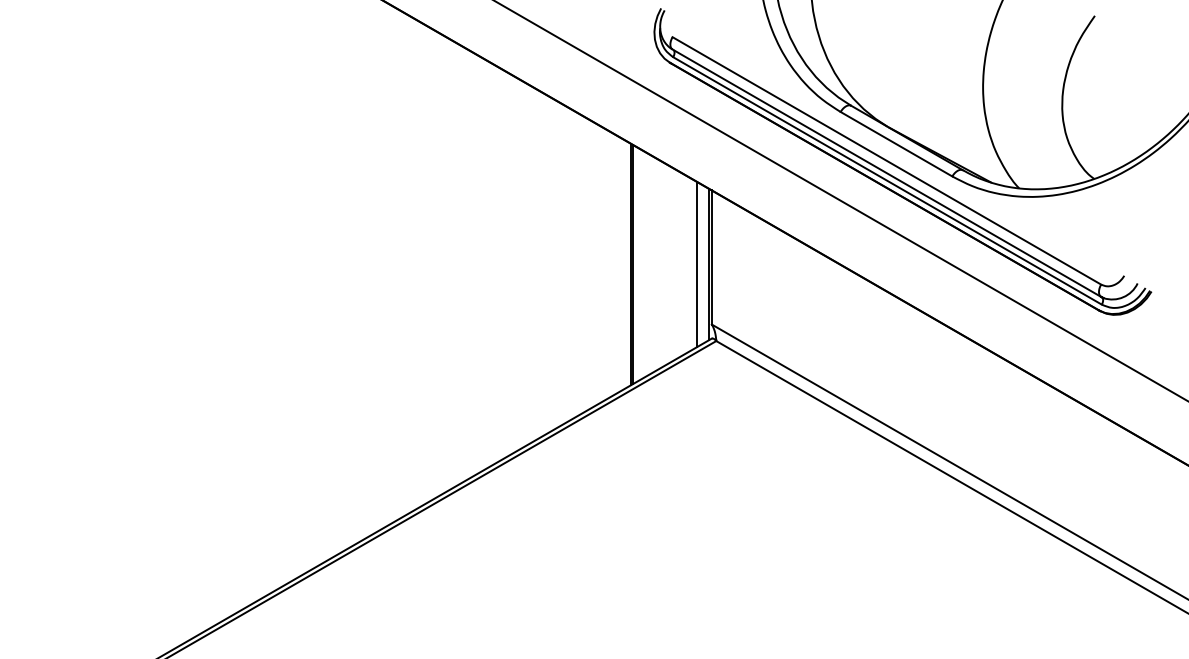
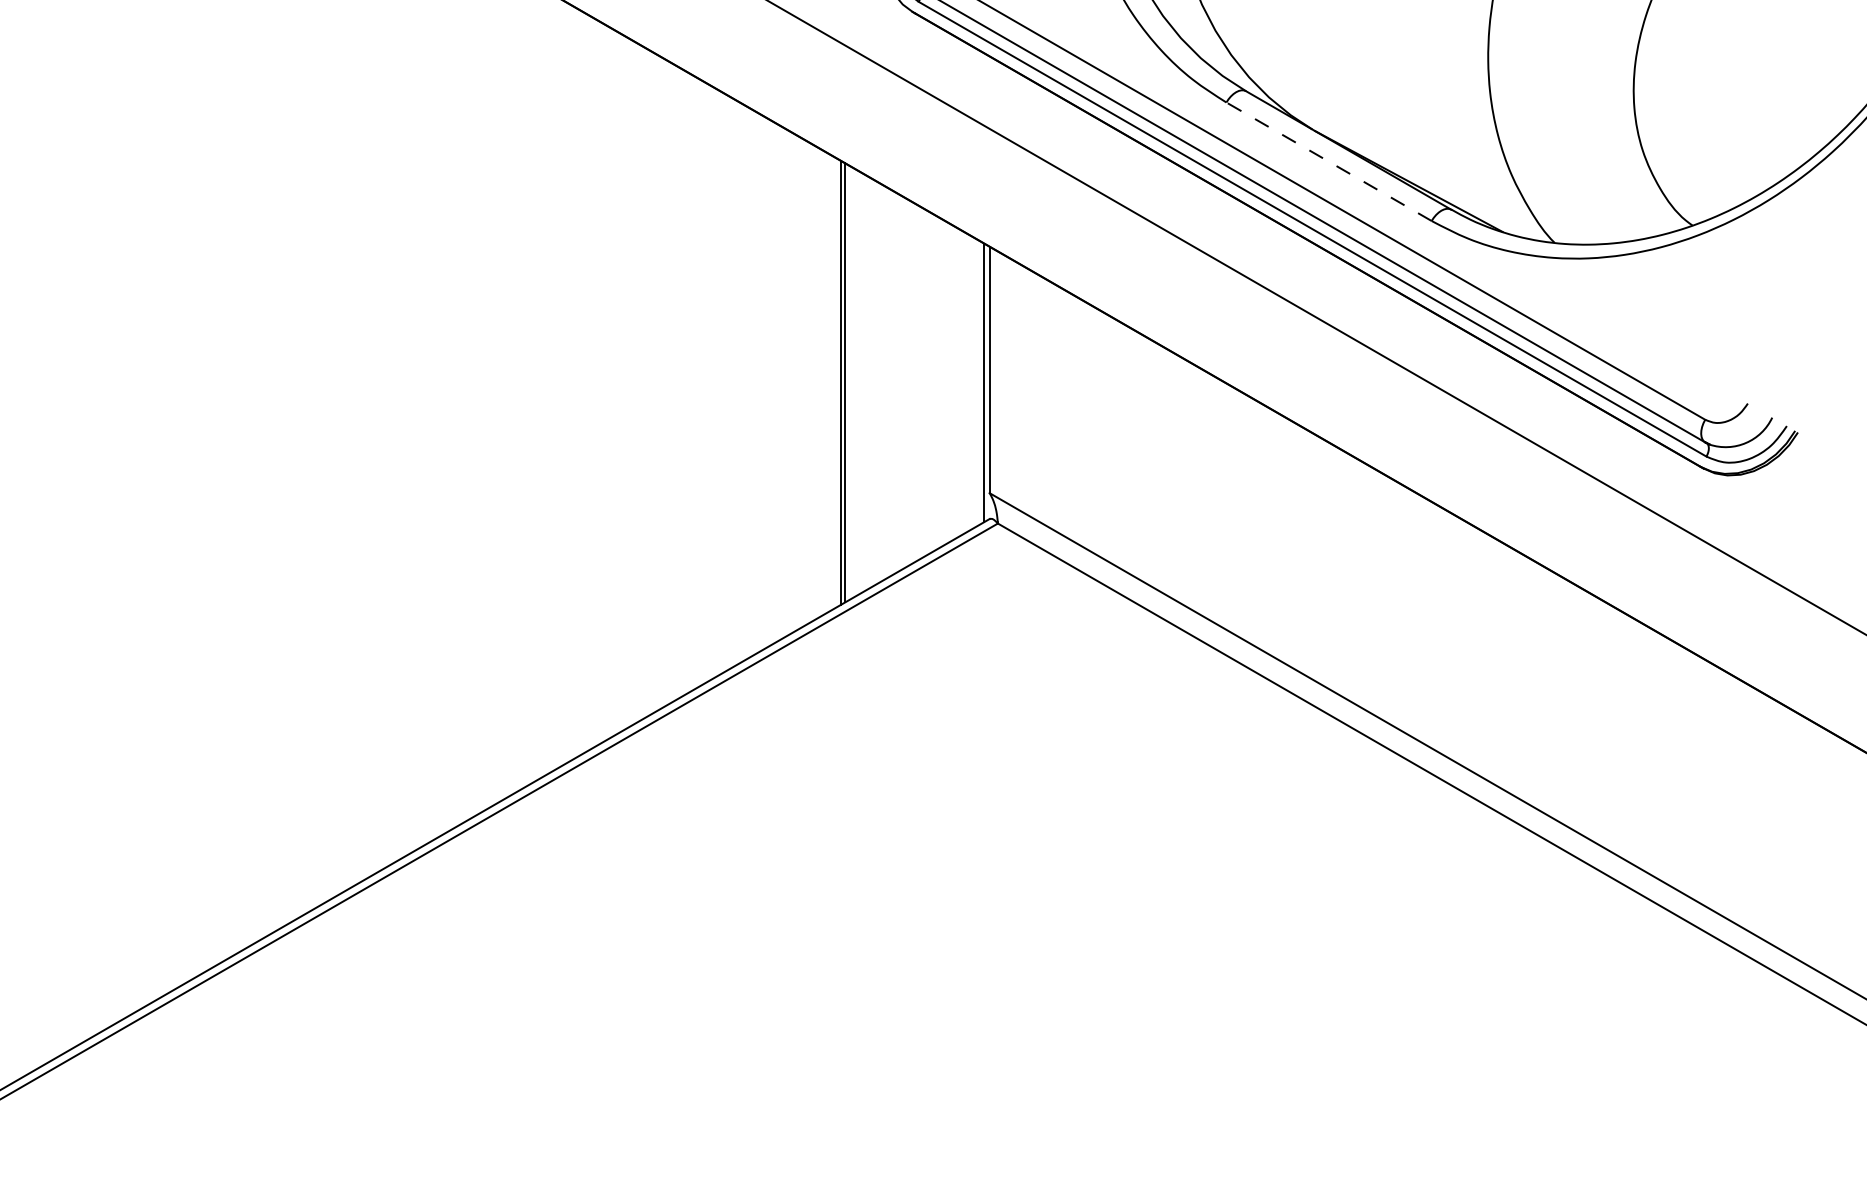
line: (896, 143) -> (1329, 160), solid -> dashed
line: (696, 264) -> (961, 382), removed

